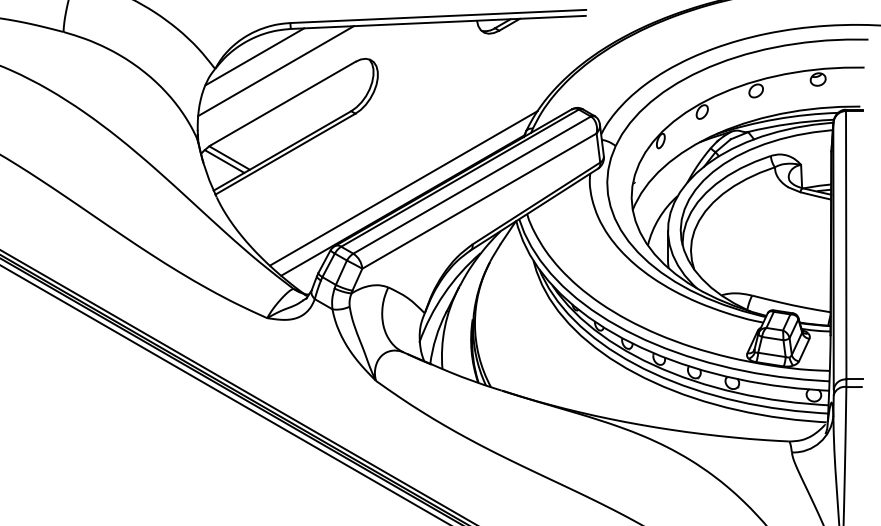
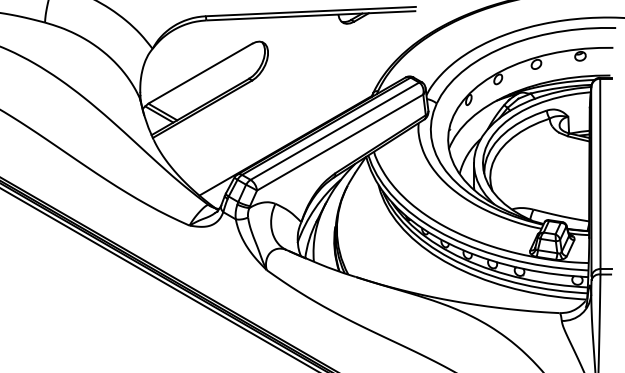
line: (254, 56) -> (180, 39), removed
line: (275, 71) -> (195, 50), removed
line: (403, 188) -> (286, 133), removed

